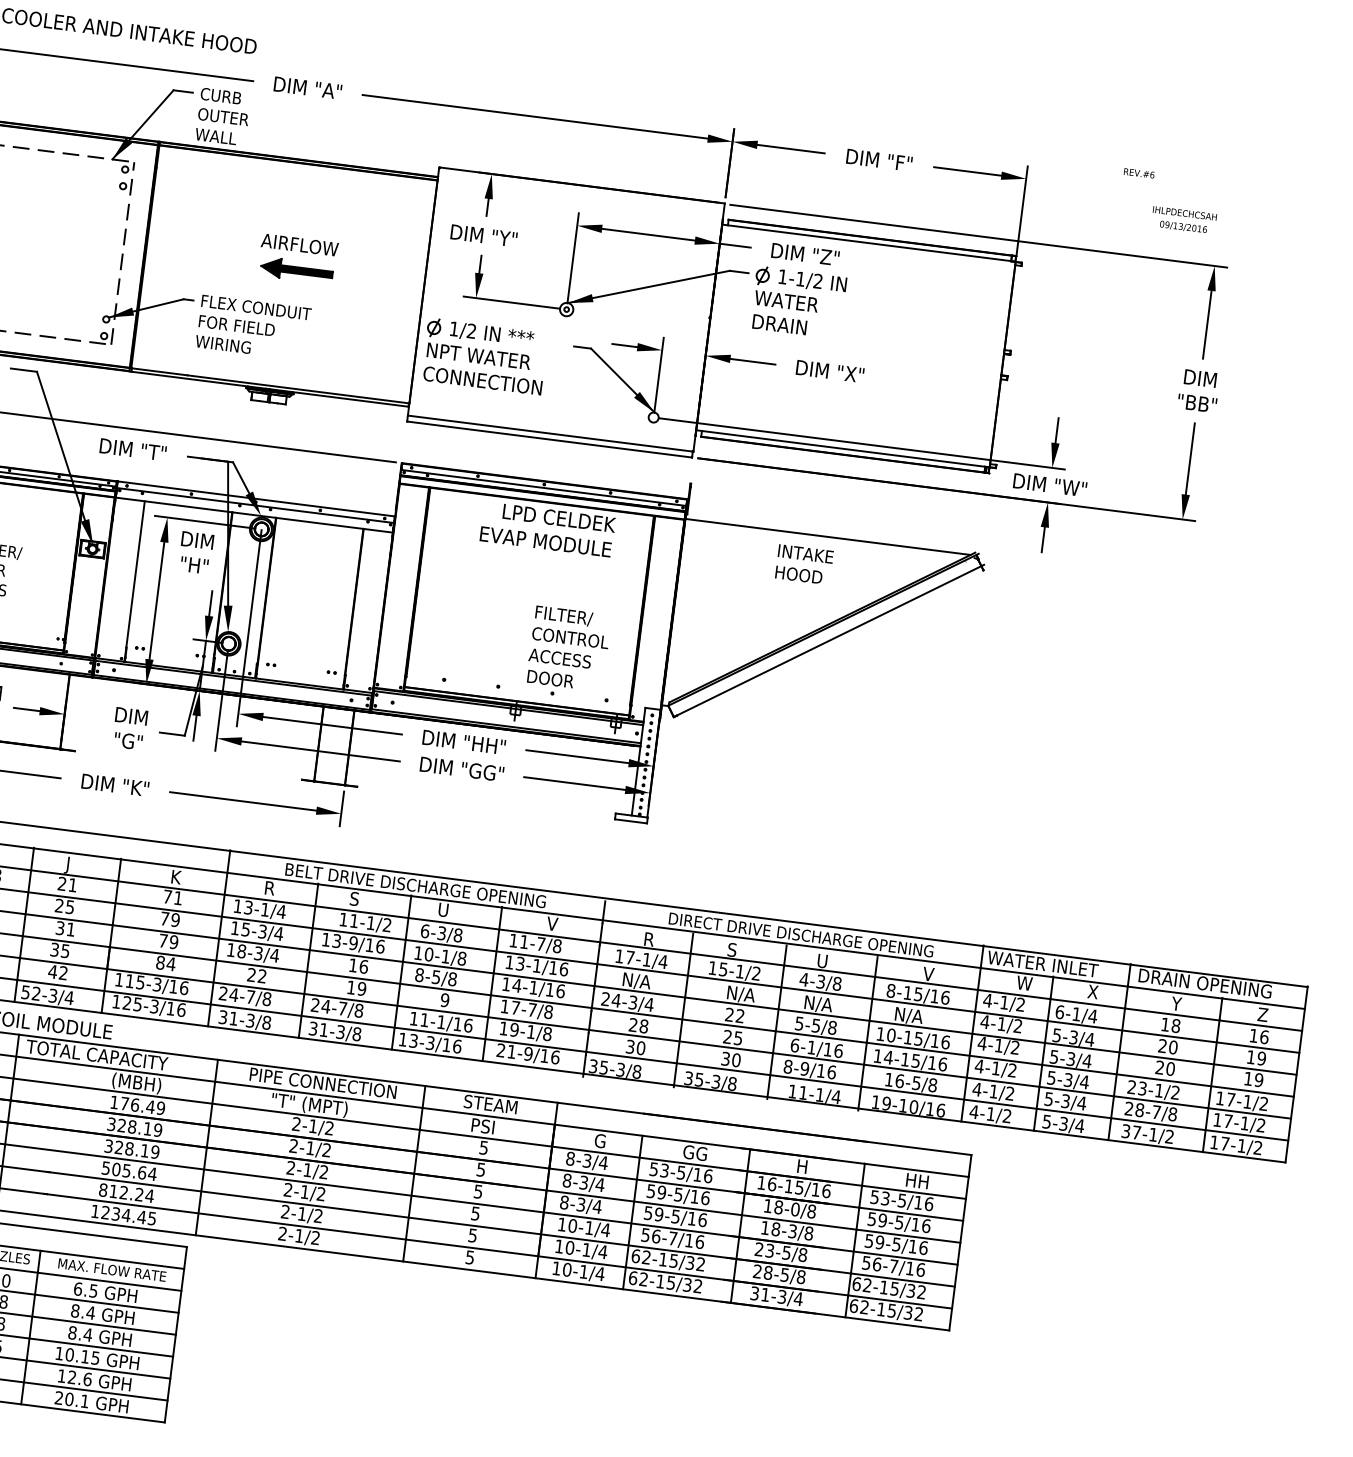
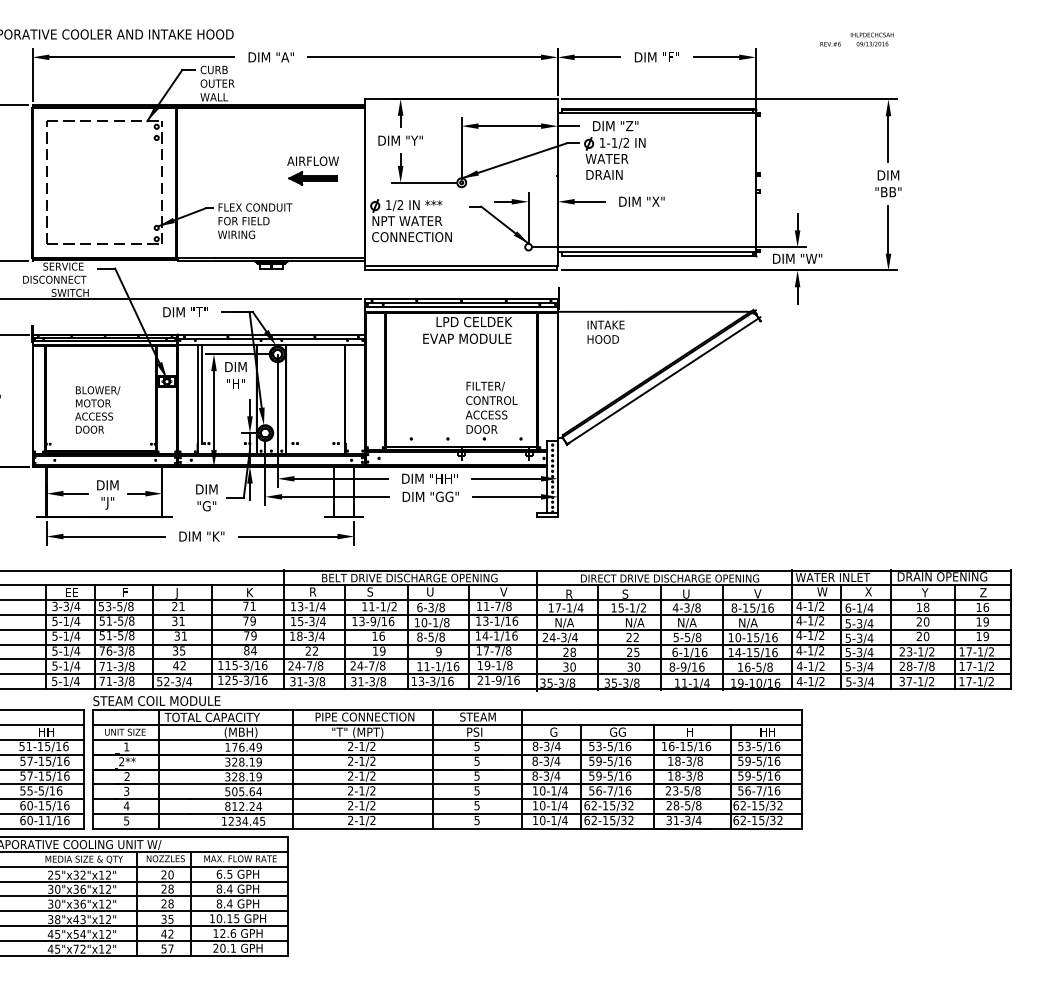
text: (1182, 219) -> (871, 39), moved
part: (297, 258) -> (312, 170), moved
text: (803, 563) -> (605, 331), moved
line: (141, 574) -> (201, 394), added
text: (65, 905) -> (178, 620), 25 -> 31
text: (794, 1208) -> (688, 760), 18-0/8 -> 18-3/8

